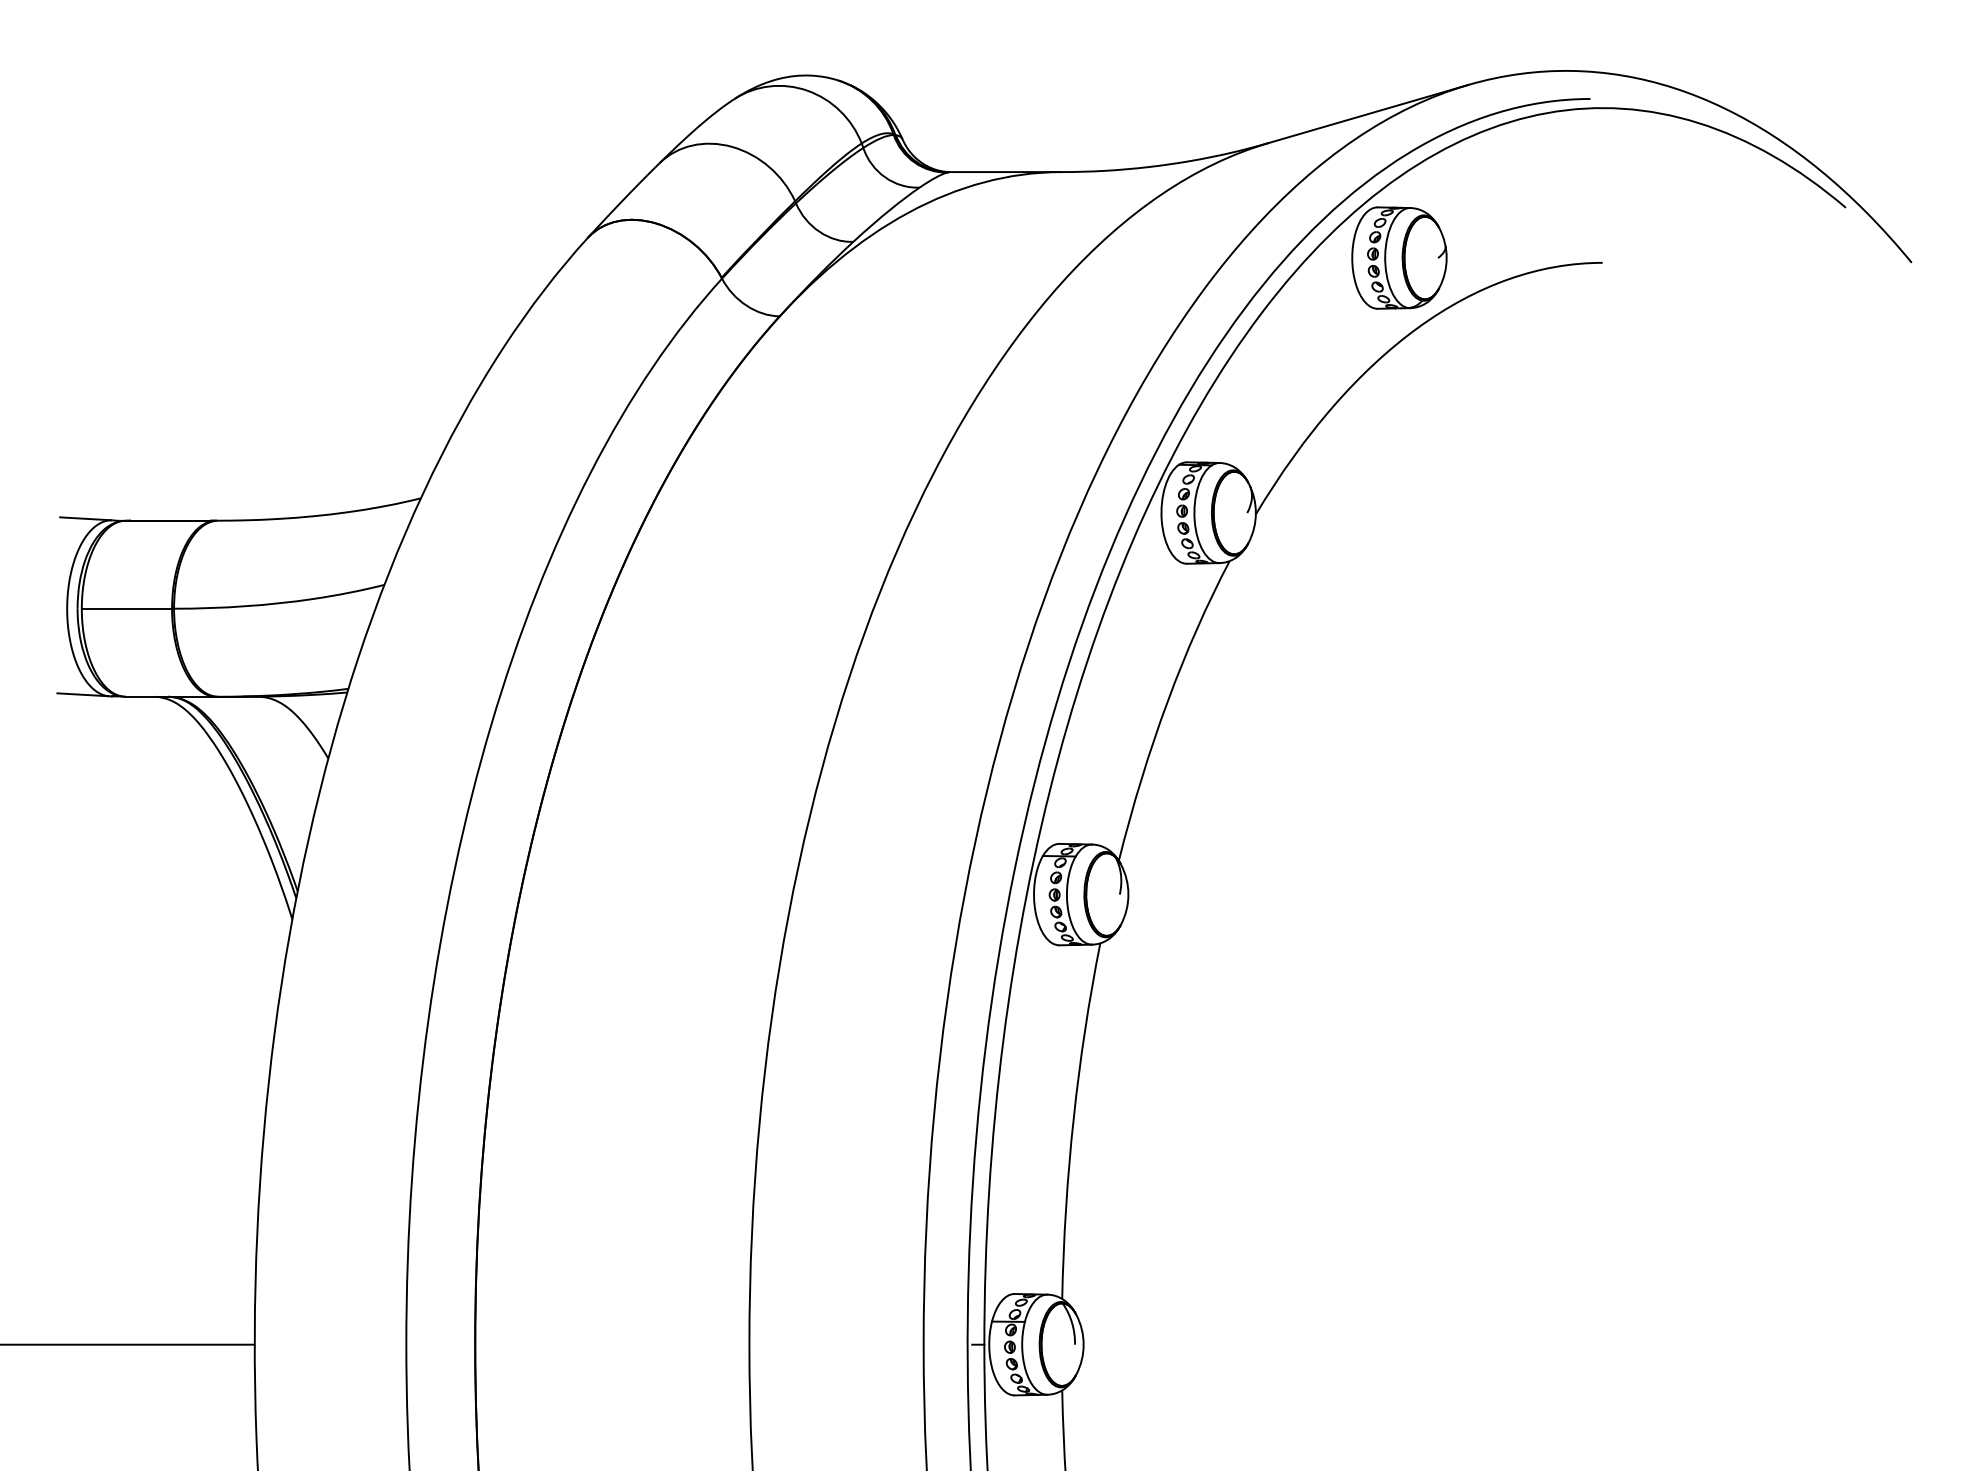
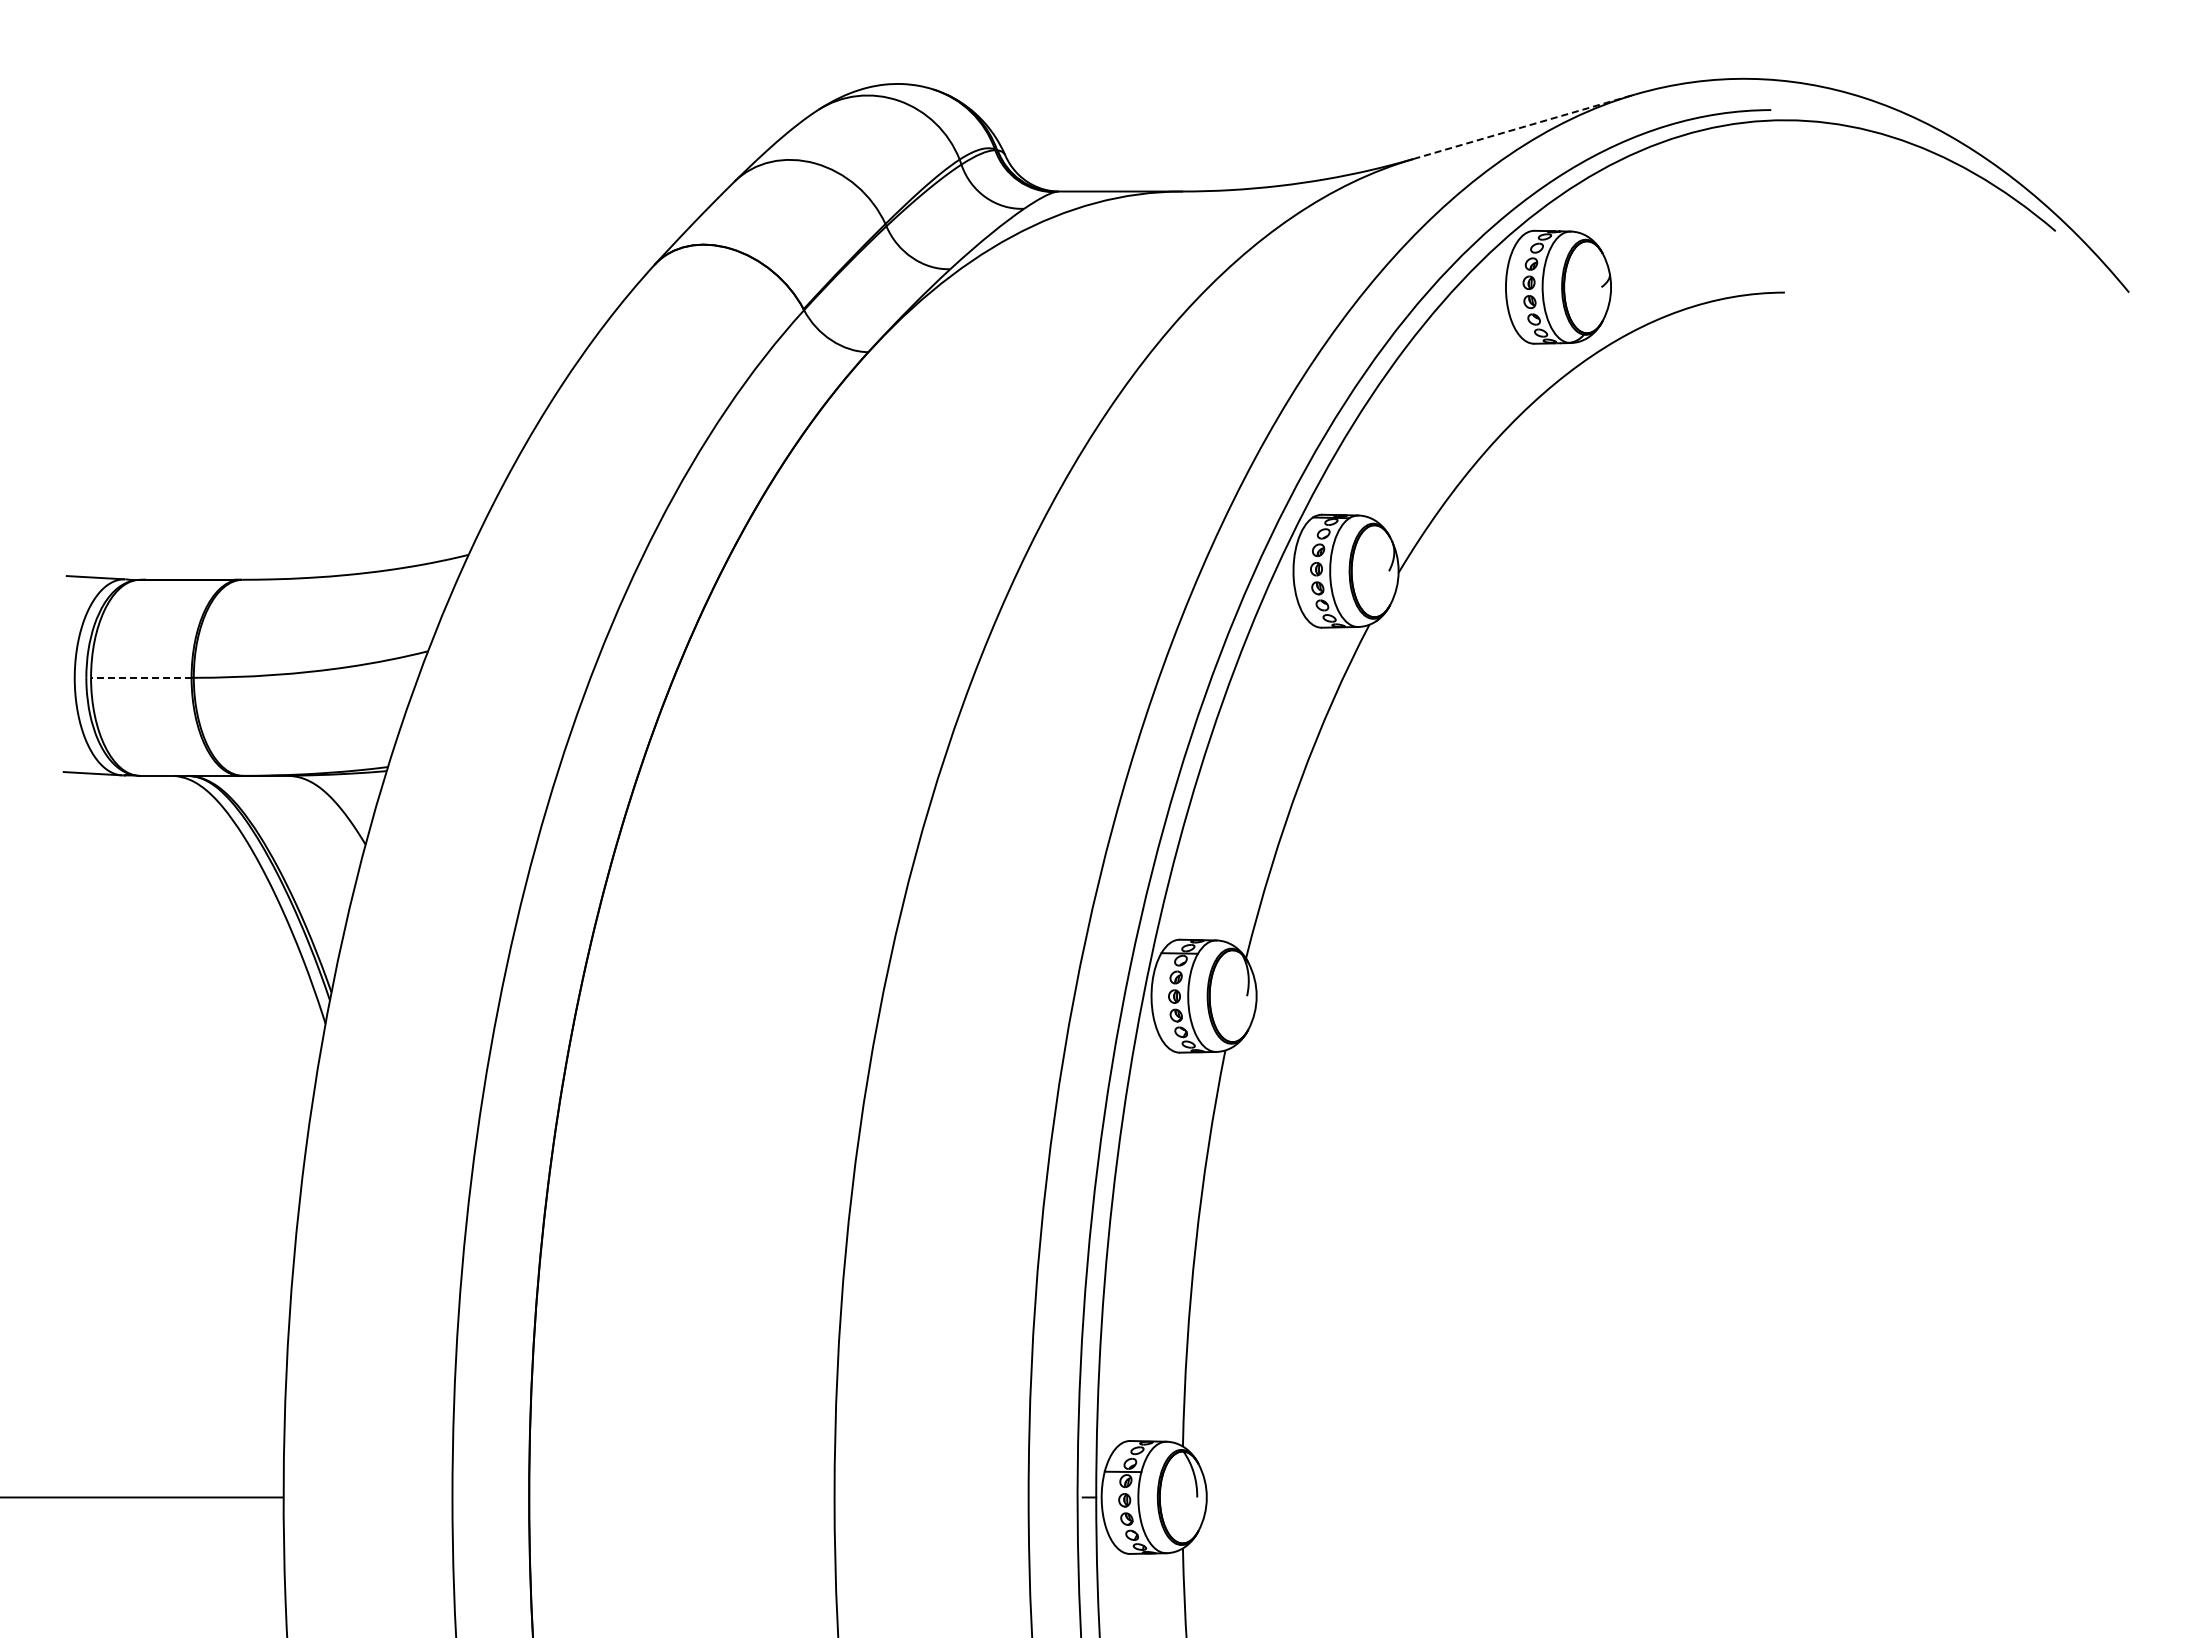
line: (1368, 113) -> (1524, 126), solid -> dashed
line: (126, 608) -> (140, 677), solid -> dashed

